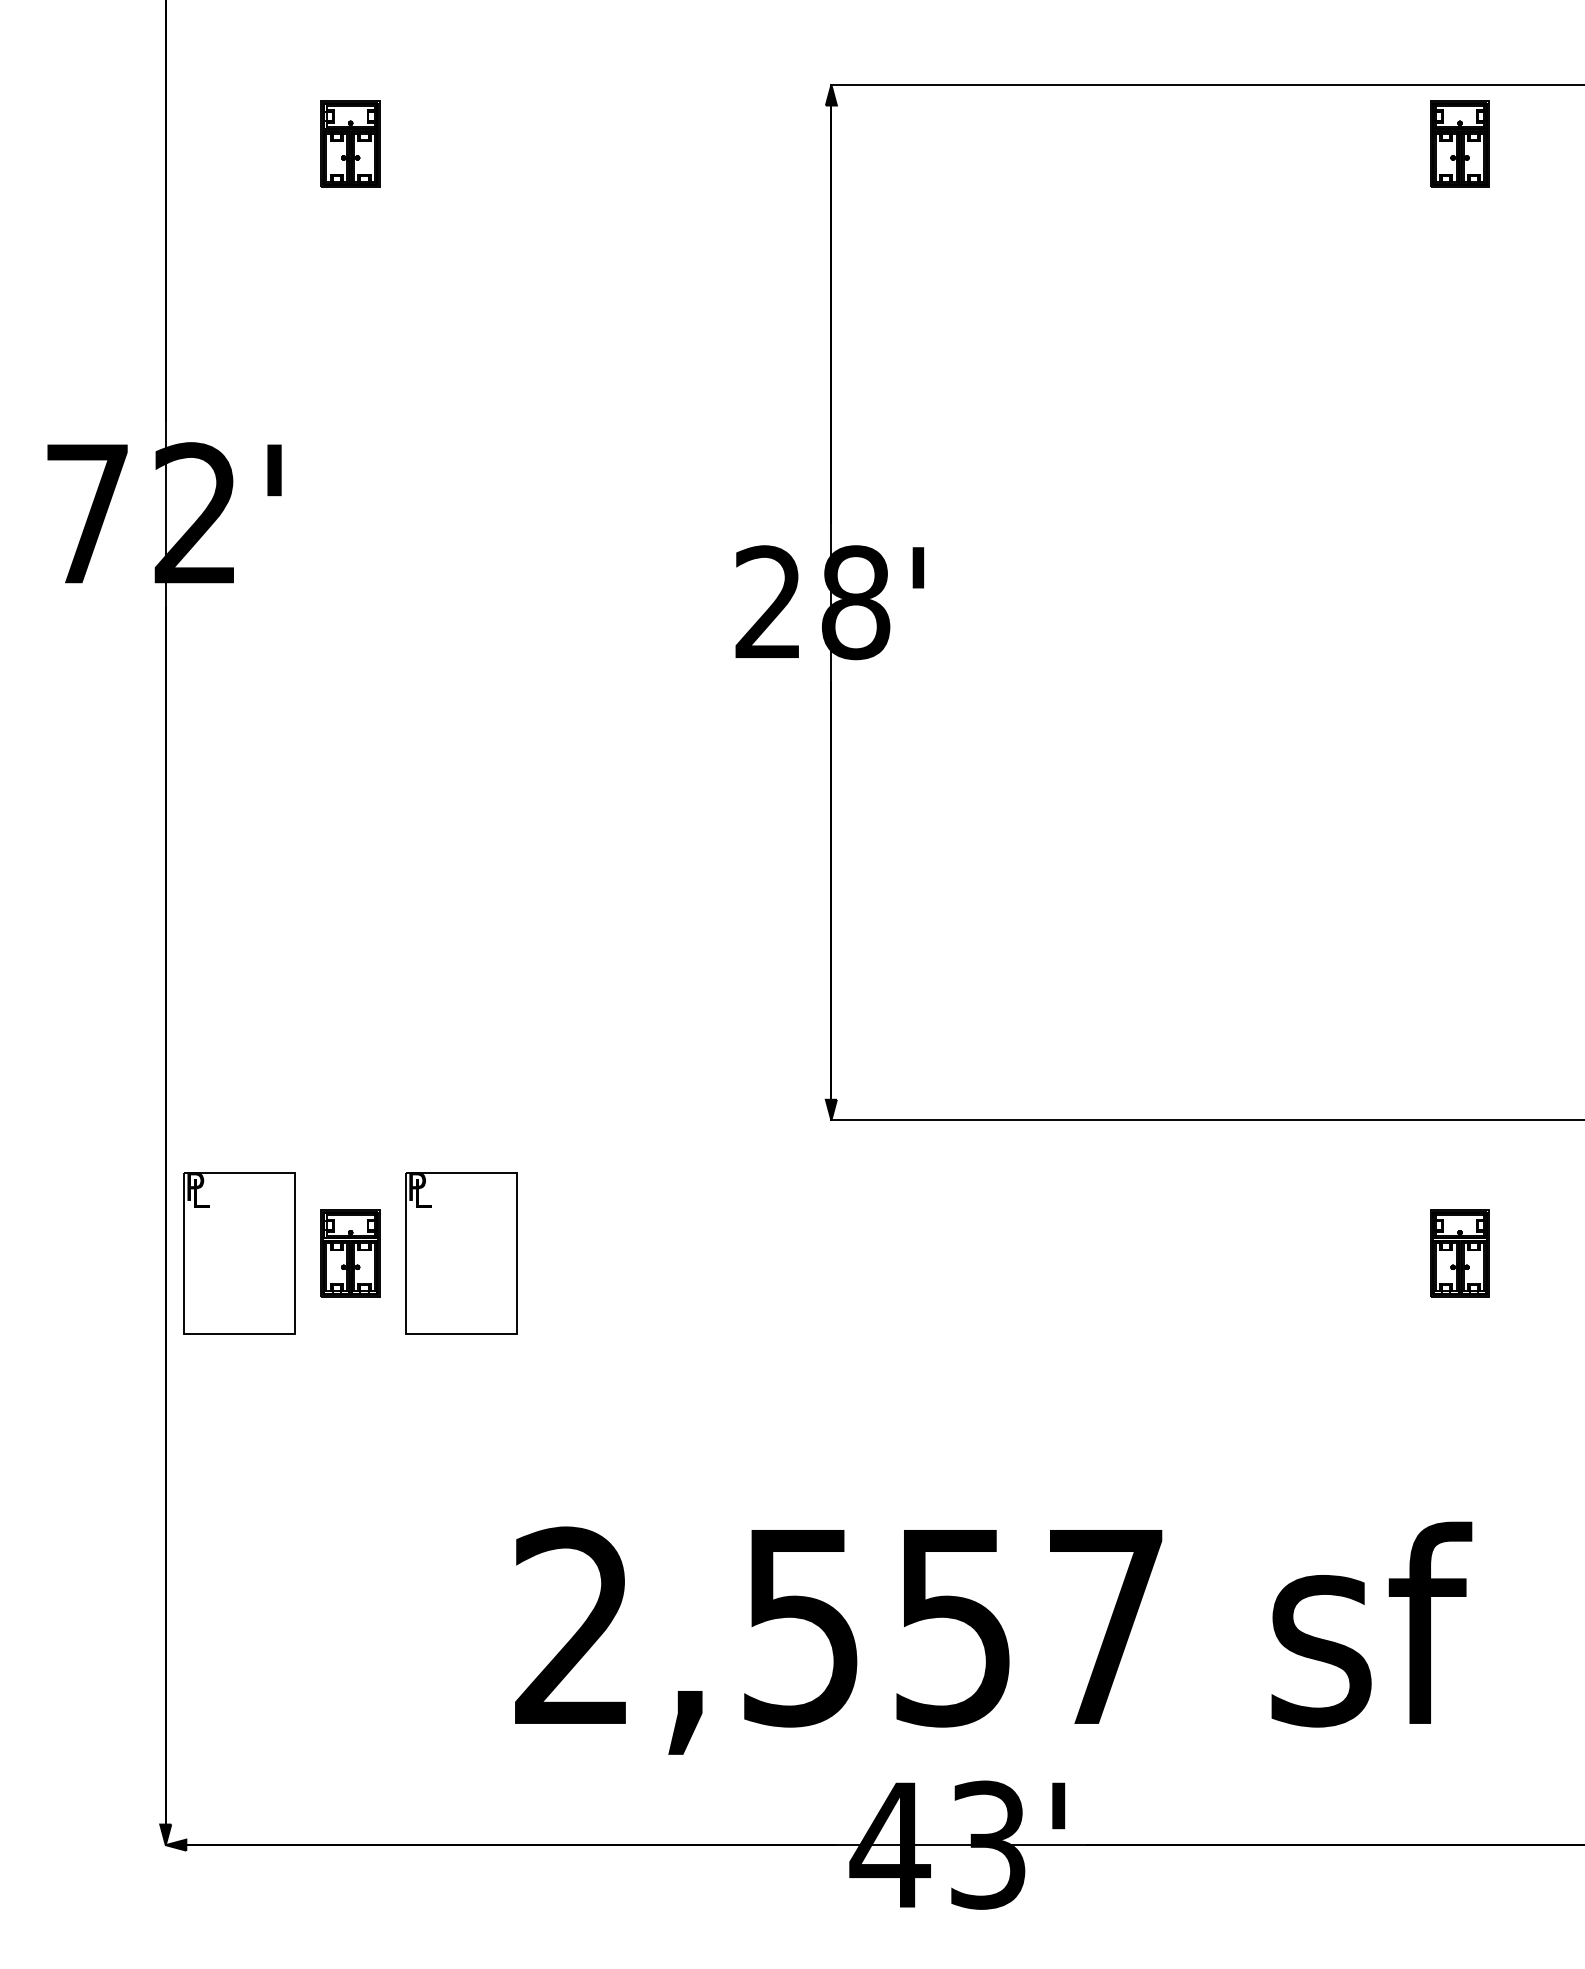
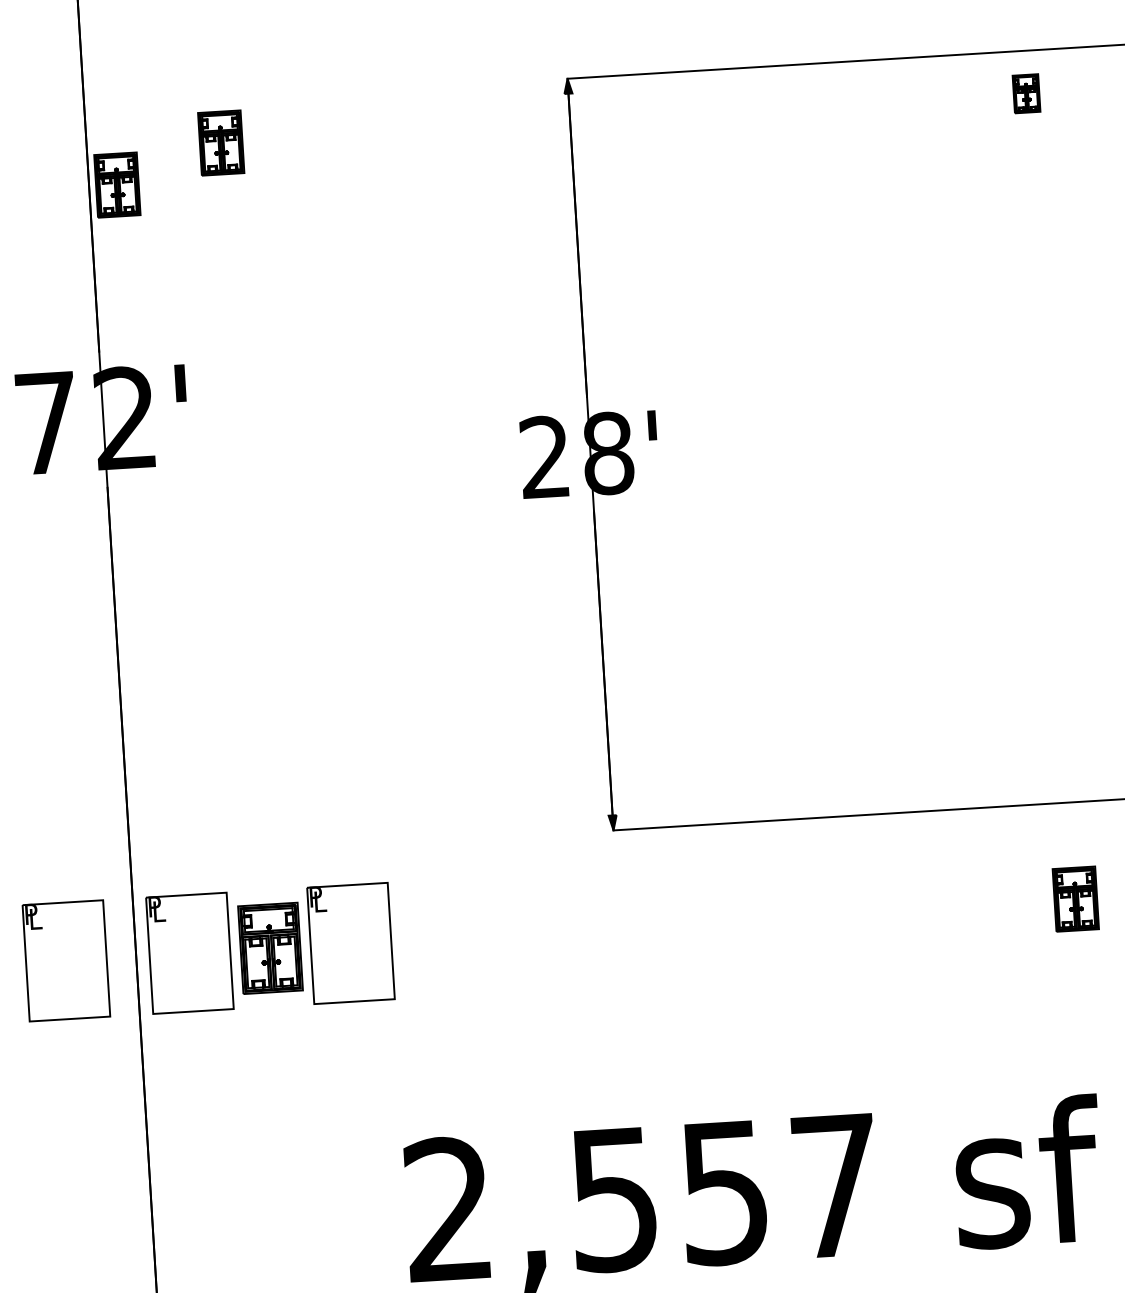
part: (1459, 143) -> (1026, 93), size x0.6
part: (204, 192) -> (117, 184), added
part: (69, 1253) -> (66, 960), added
part: (350, 1253) -> (270, 948), size x1.4

